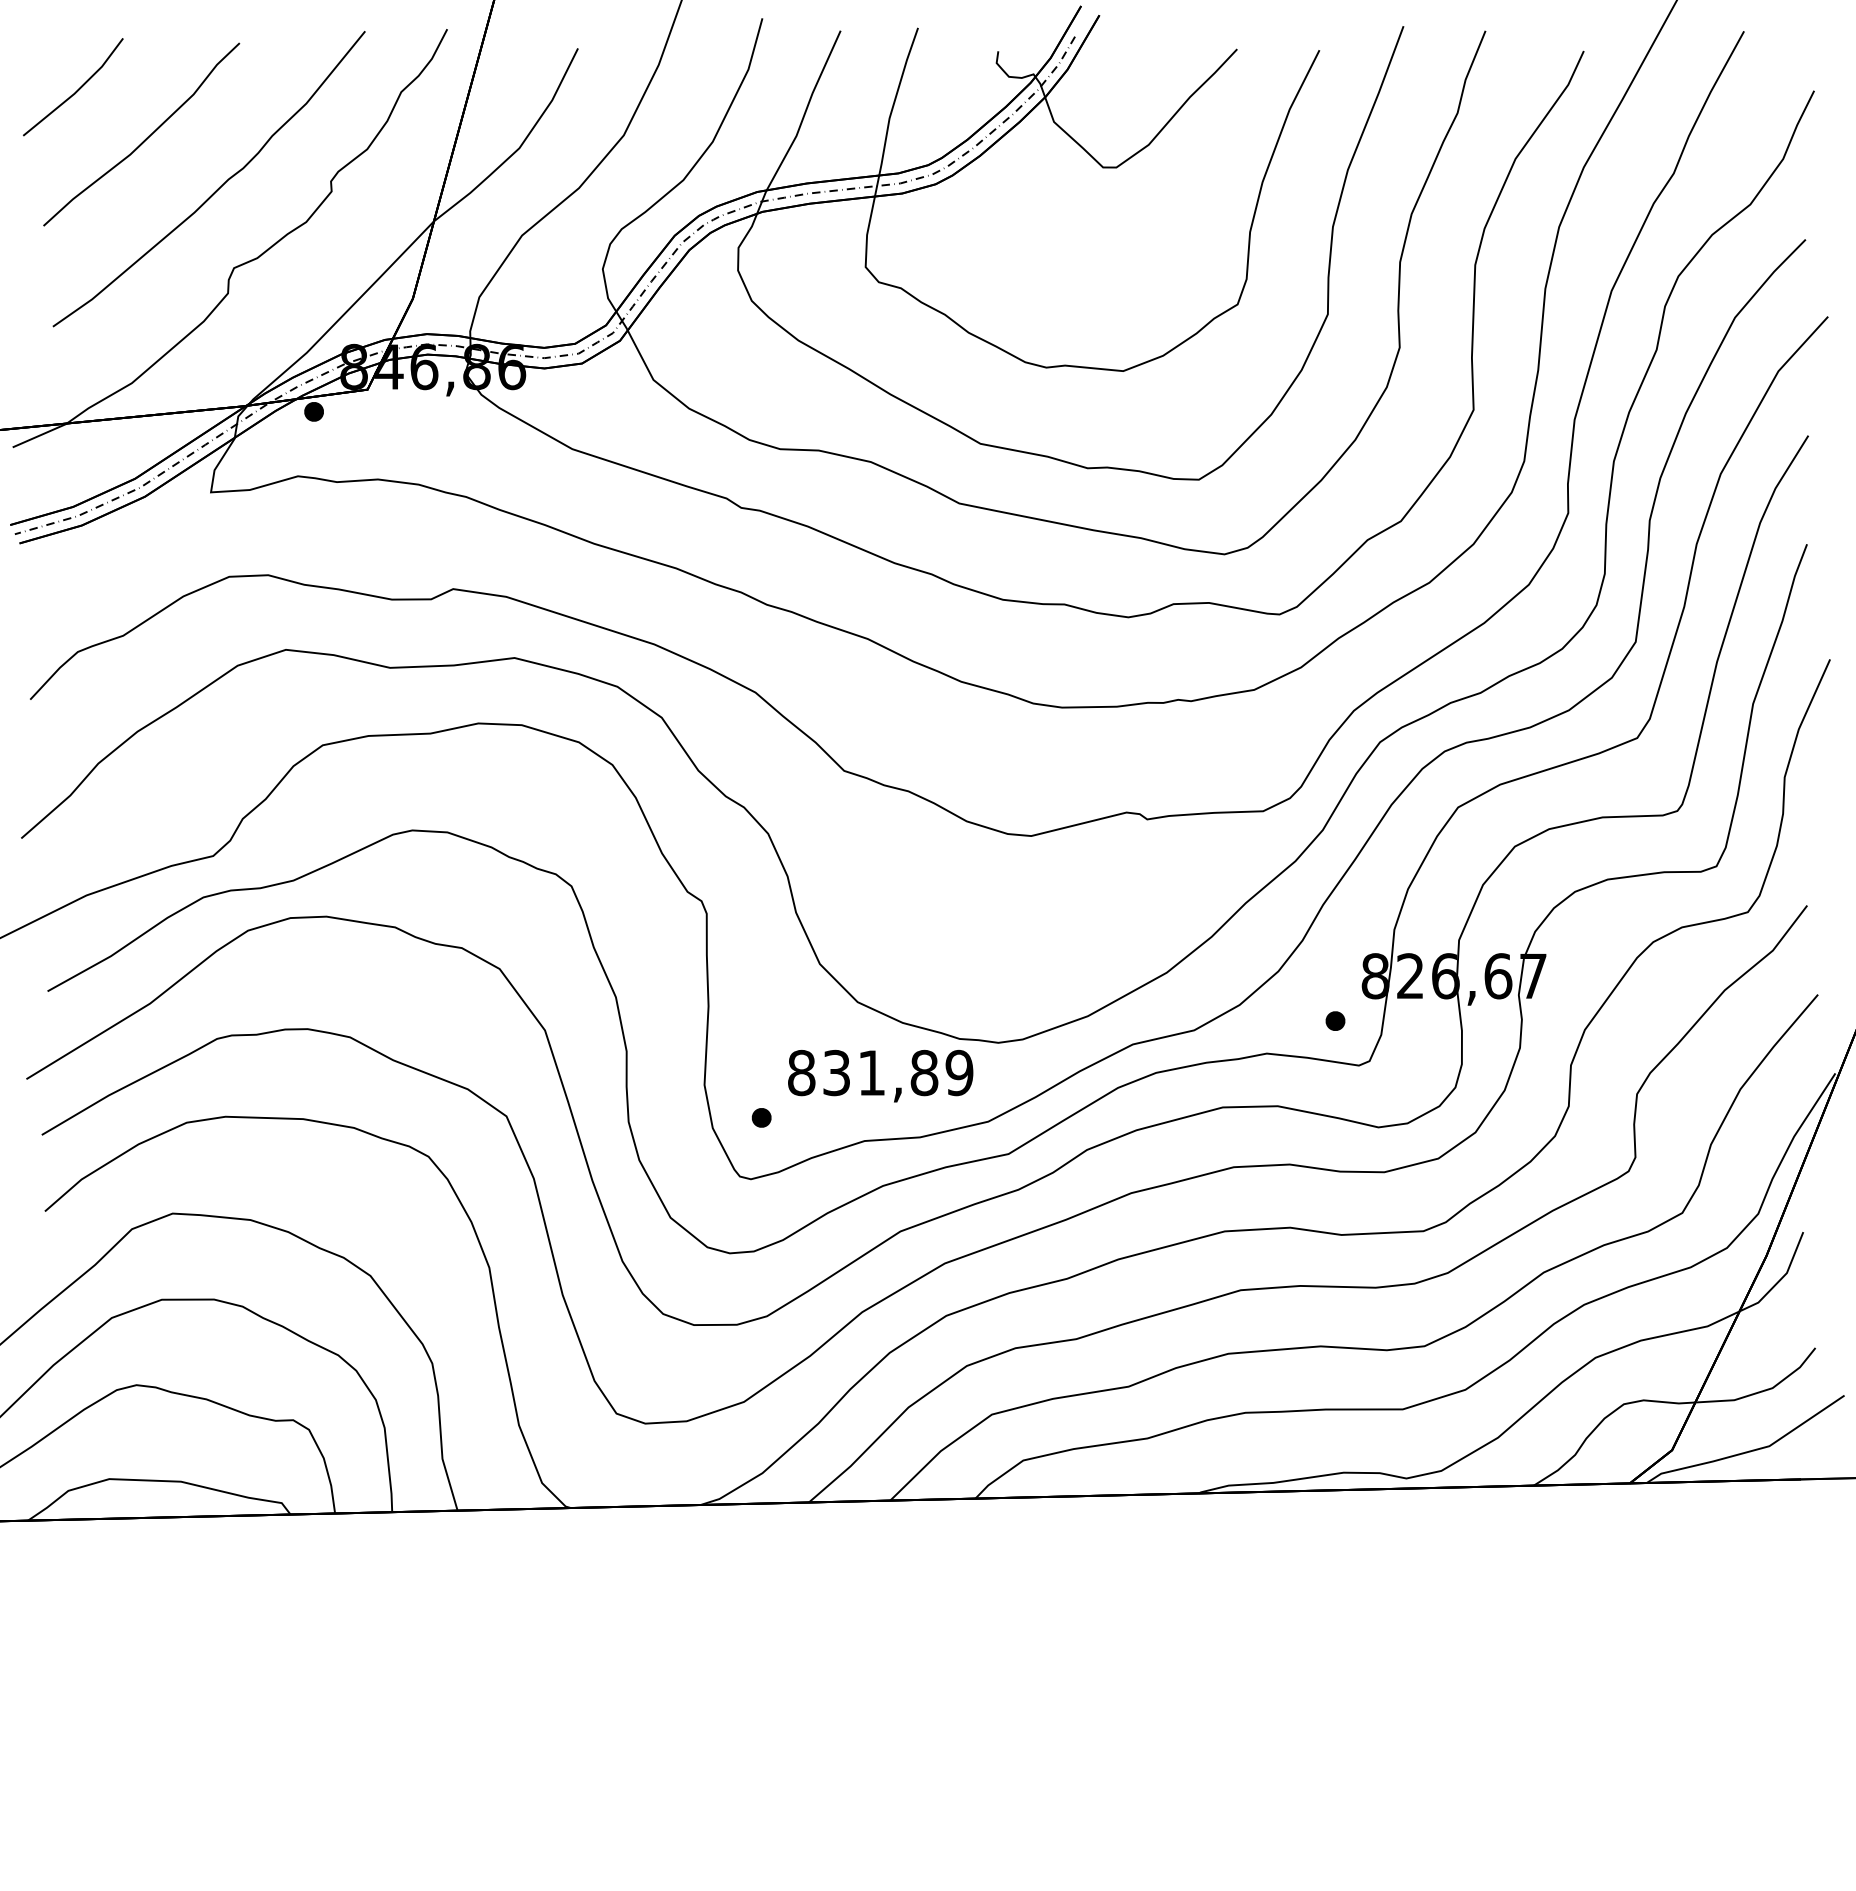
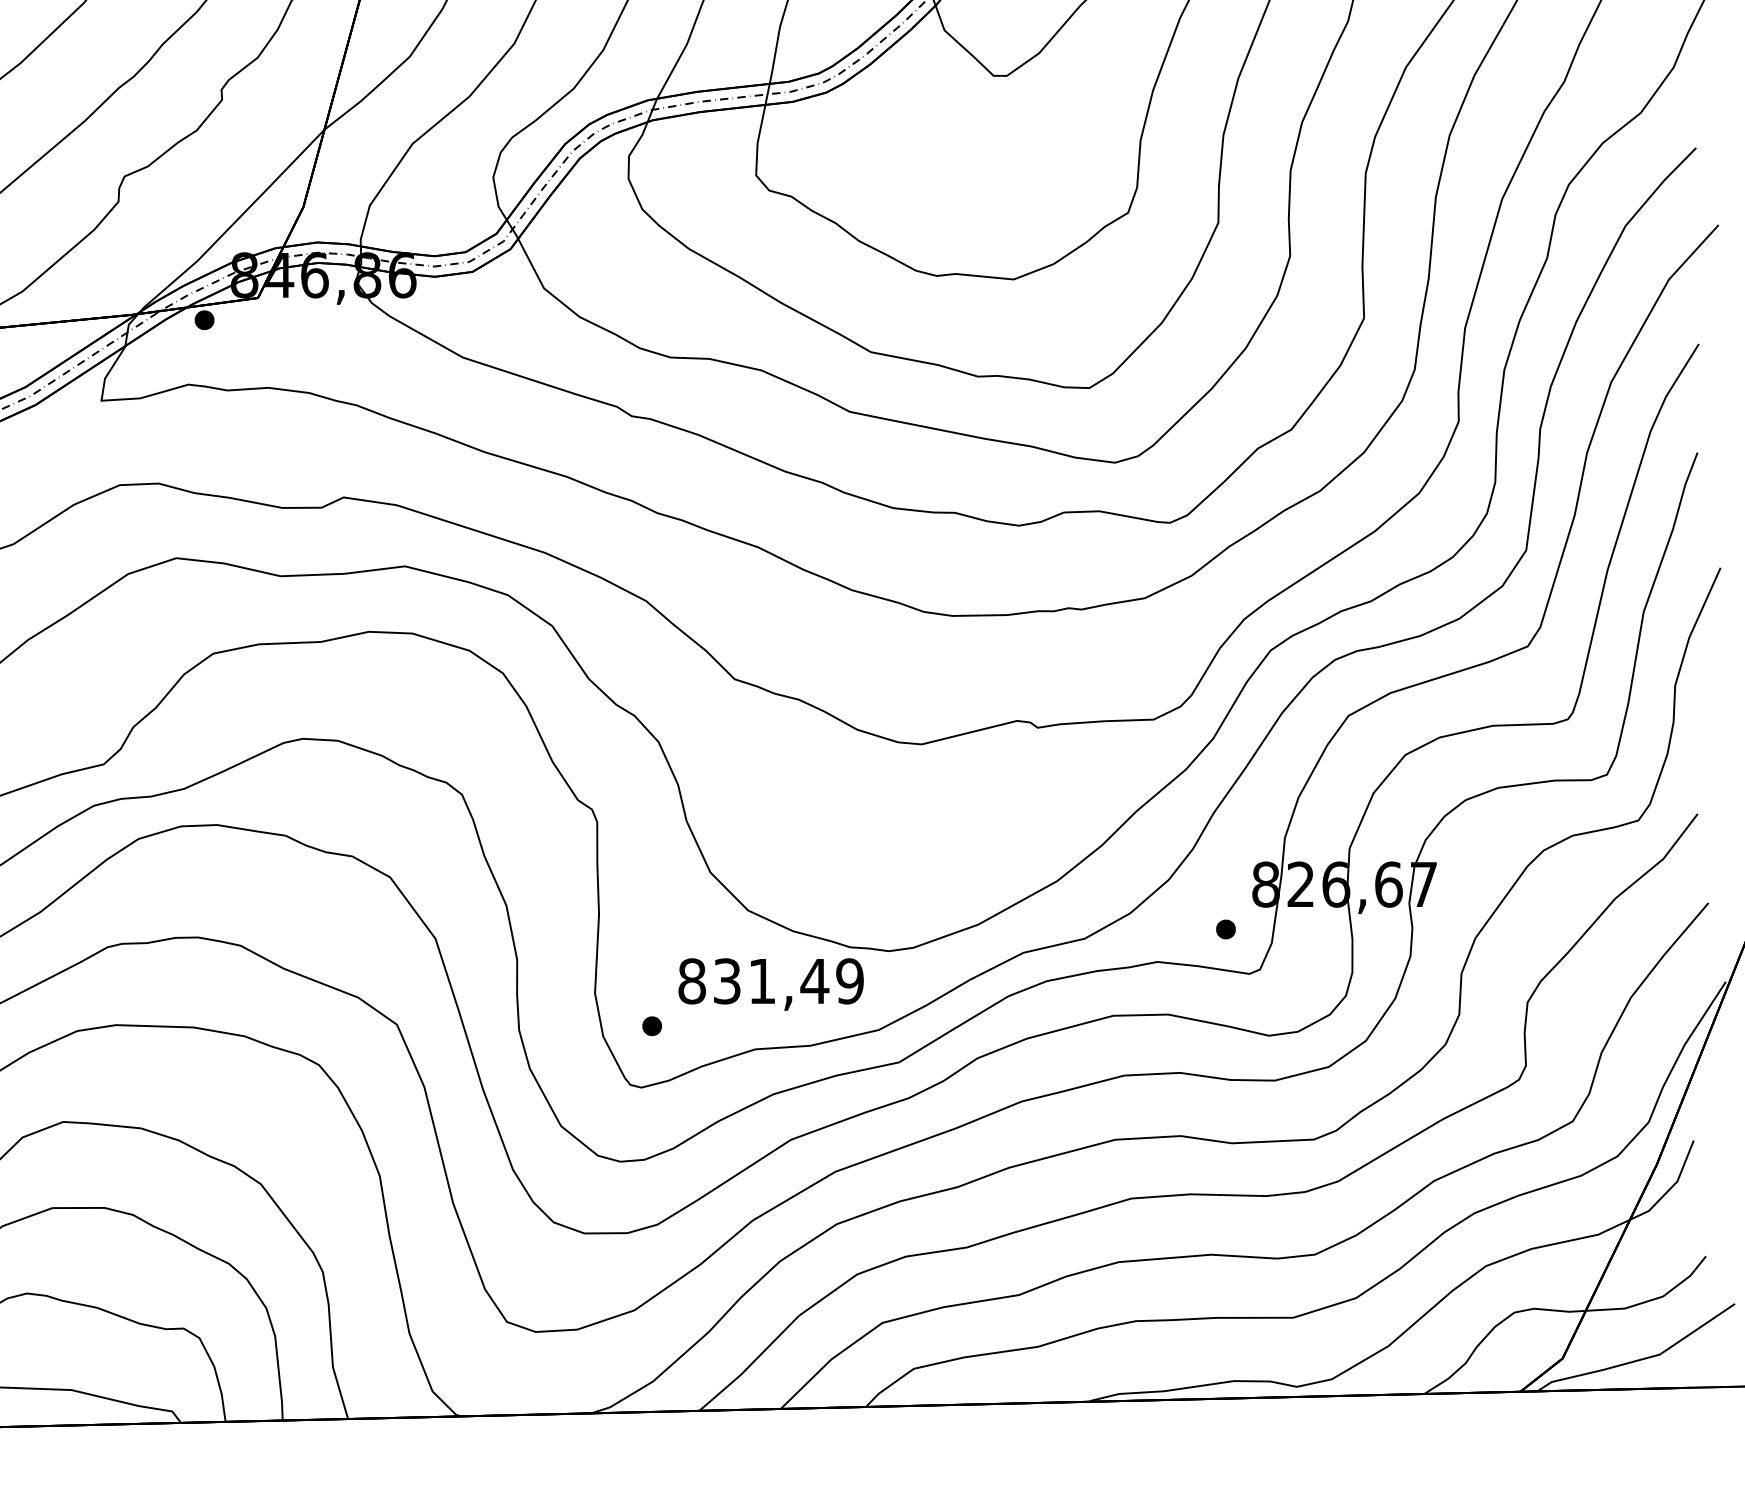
text: (923, 1072) -> (813, 980), 831,89 -> 831,49

